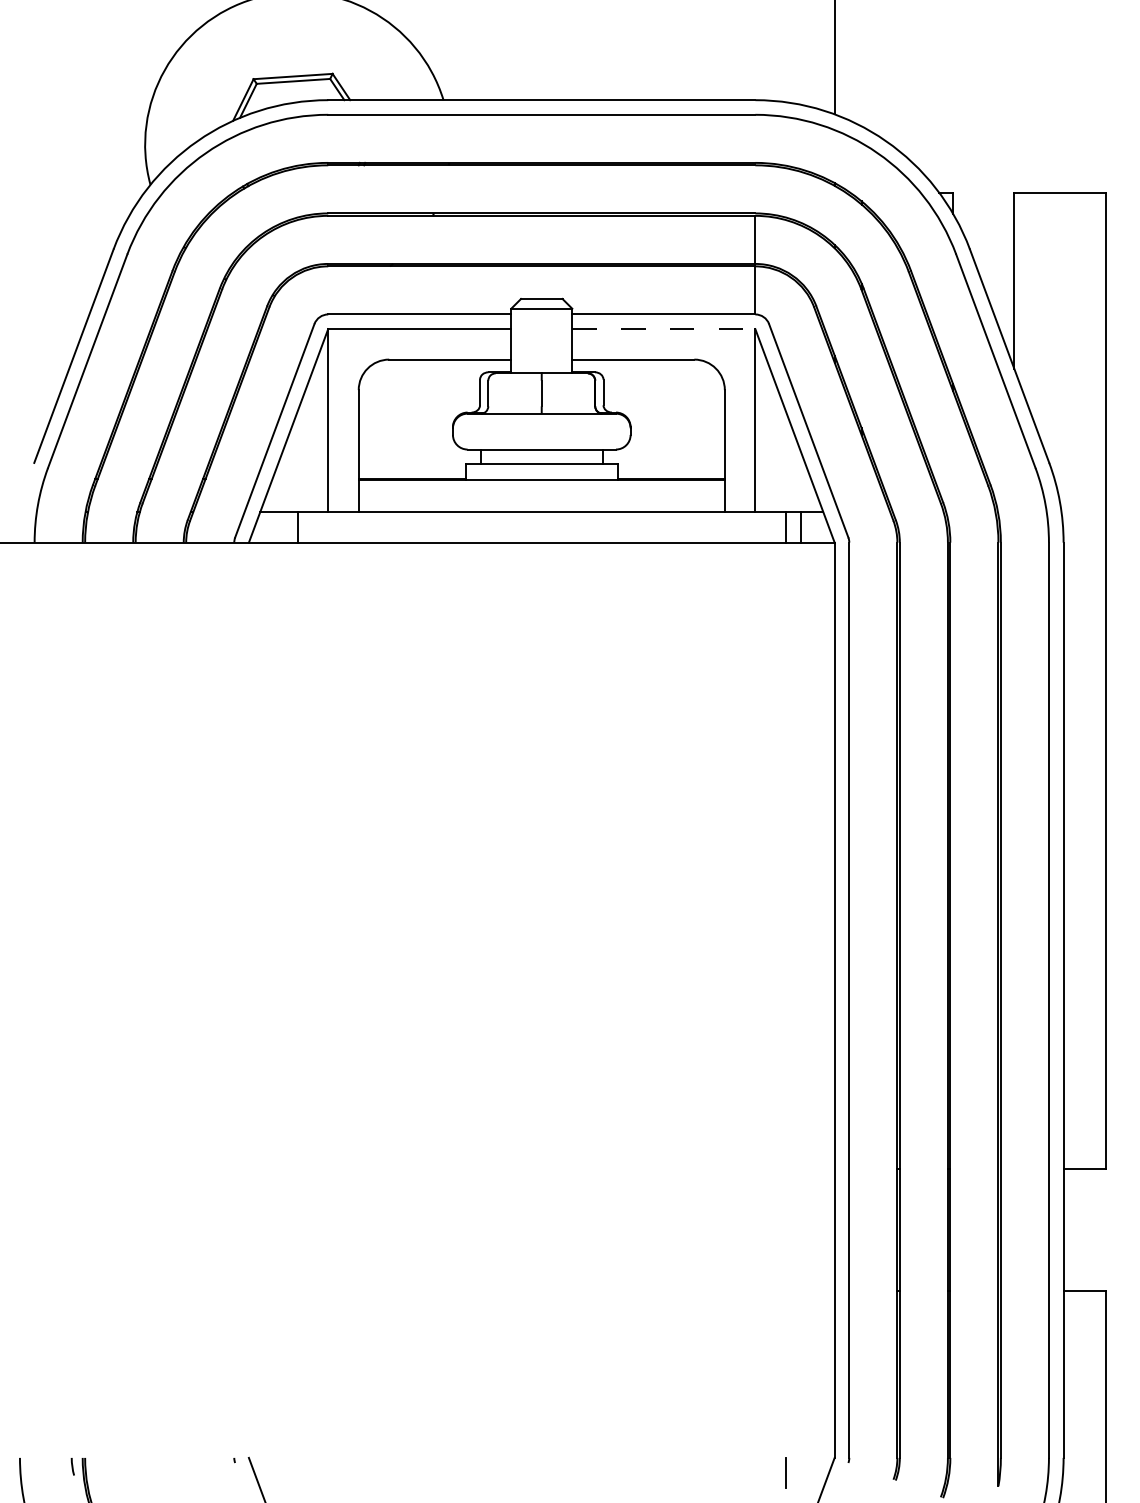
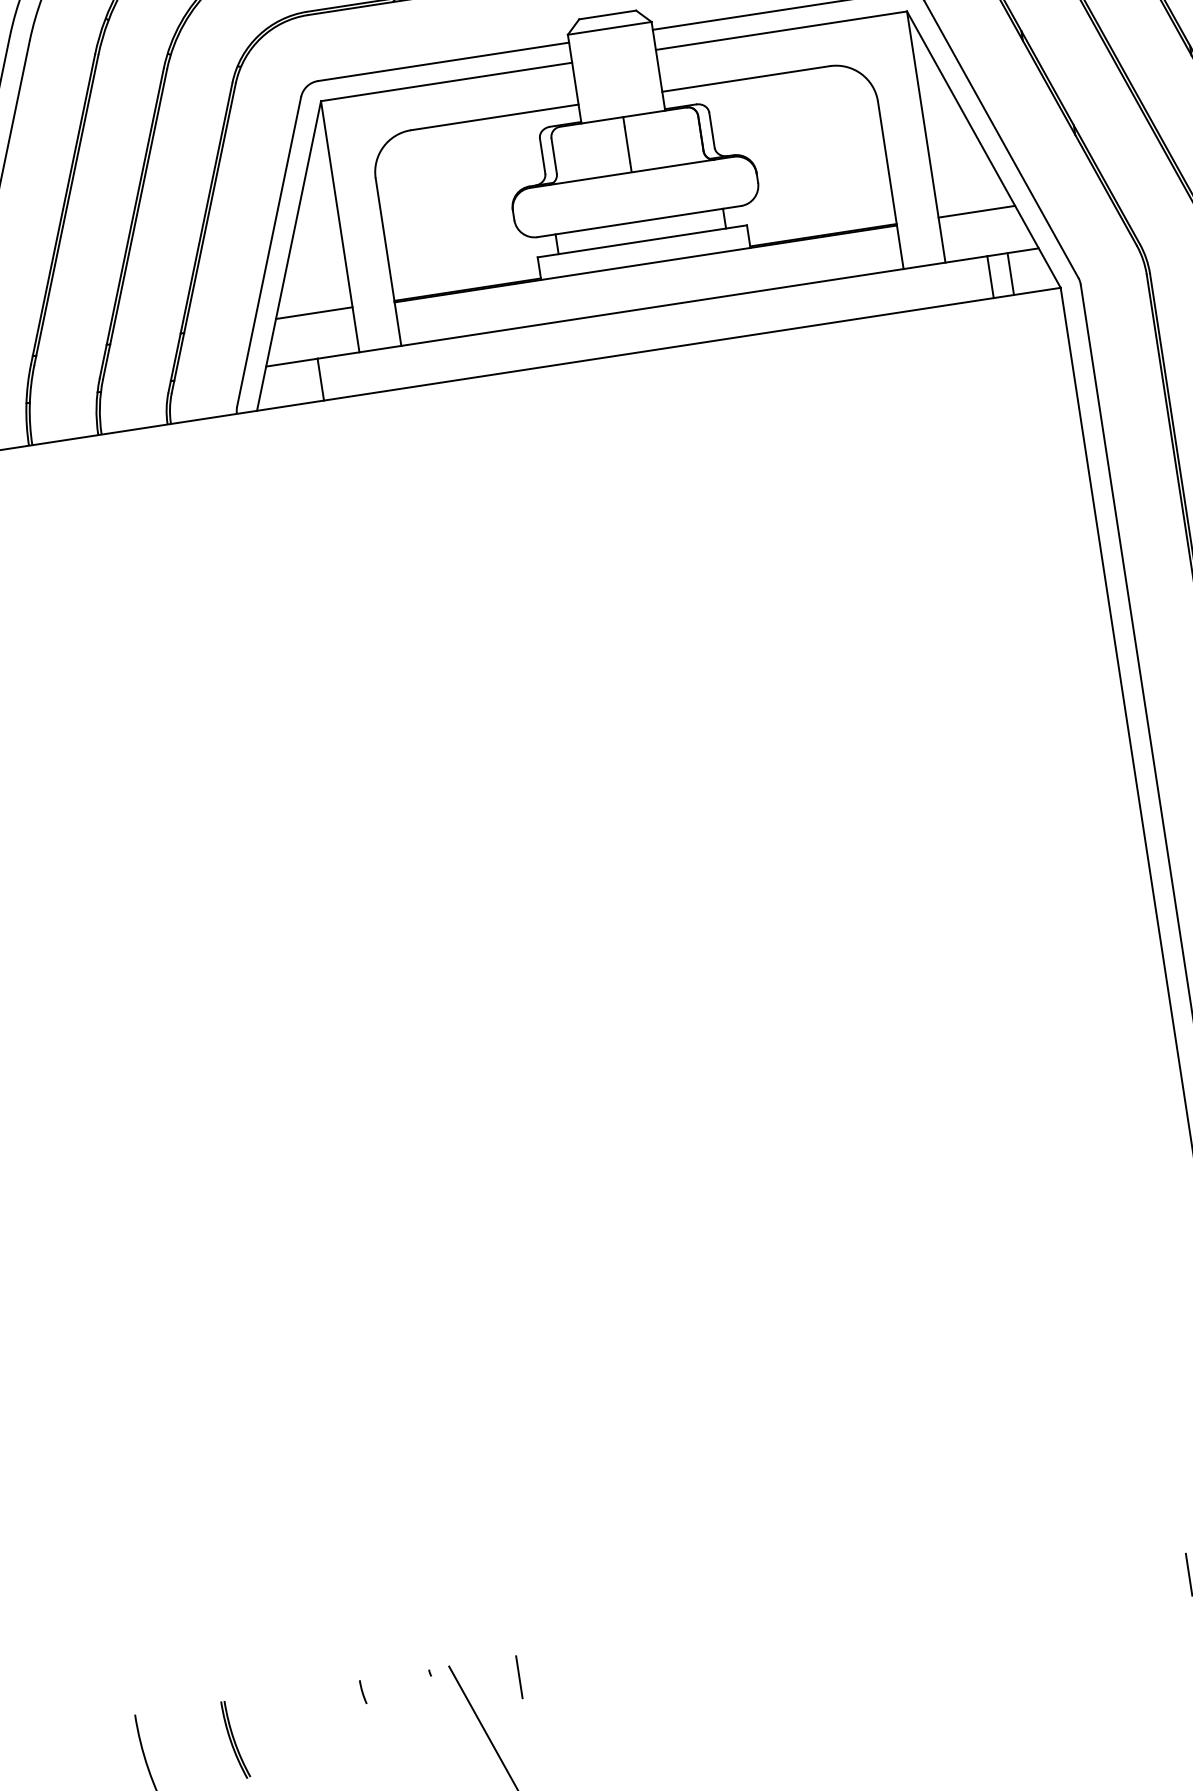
line: (663, 329) -> (781, 31), dashed -> solid
line: (300, 479) -> (314, 313), added
line: (783, 479) -> (977, 211), added
line: (72, 1466) -> (362, 1691), moved
line: (297, 1472) -> (518, 1676), added

